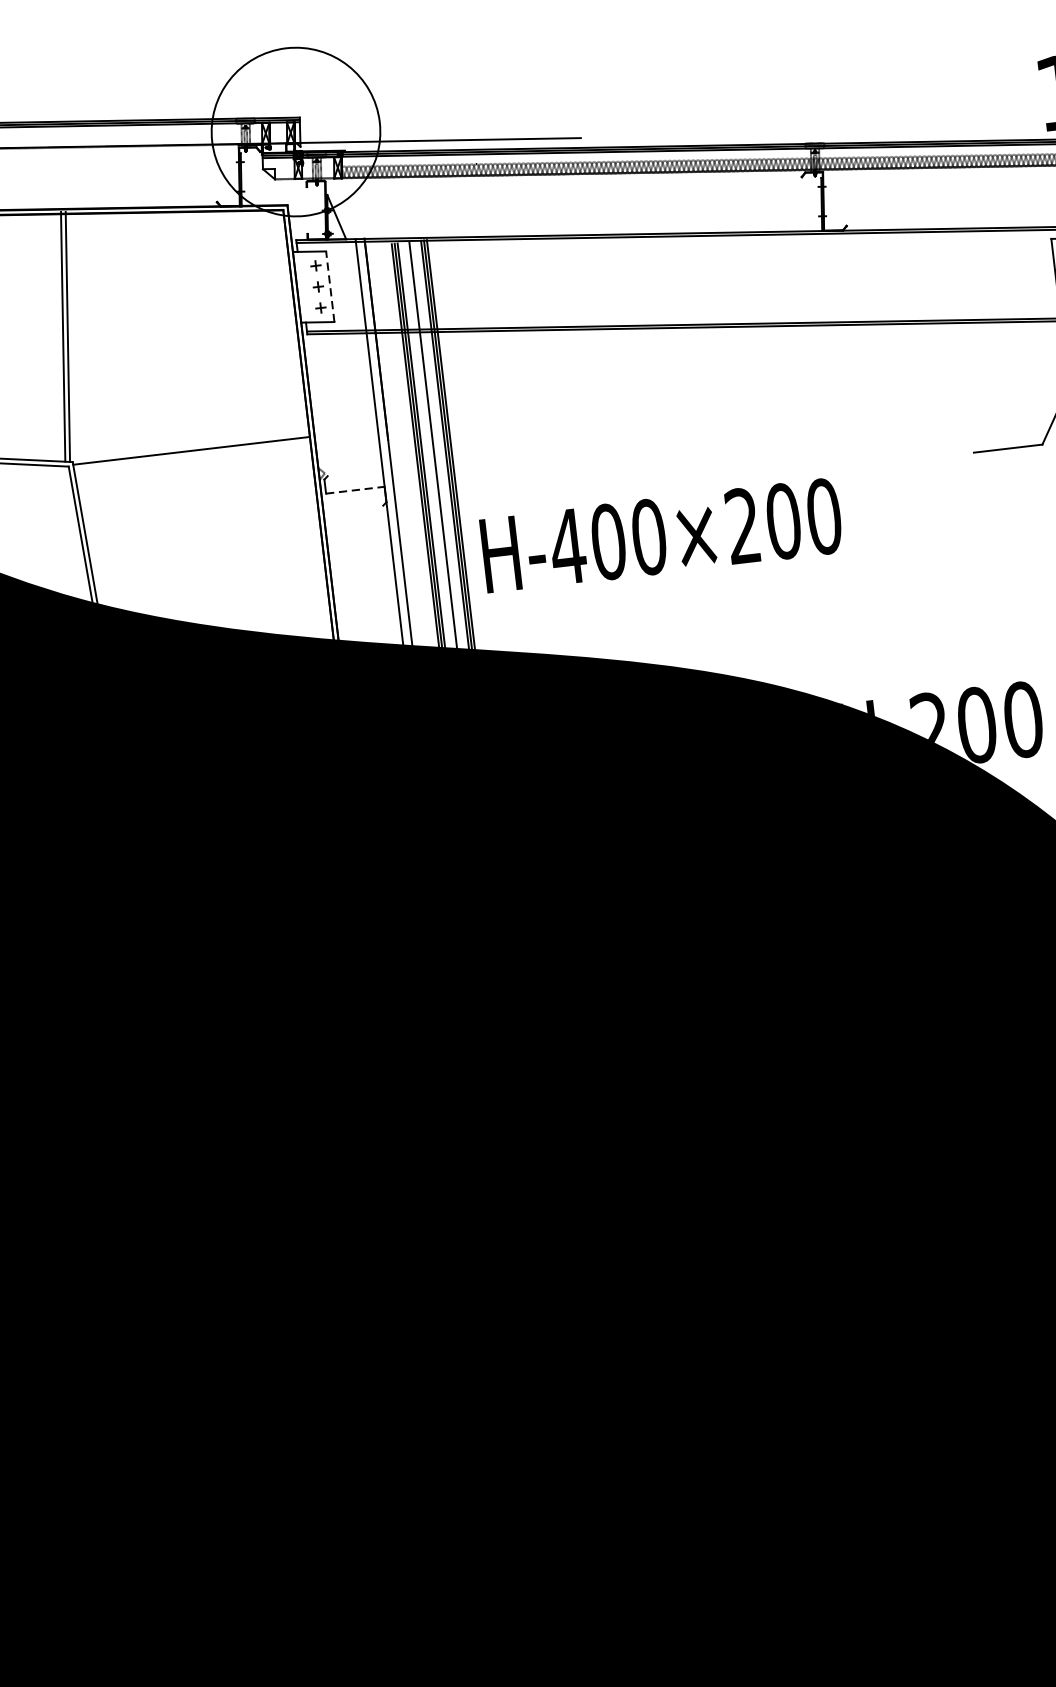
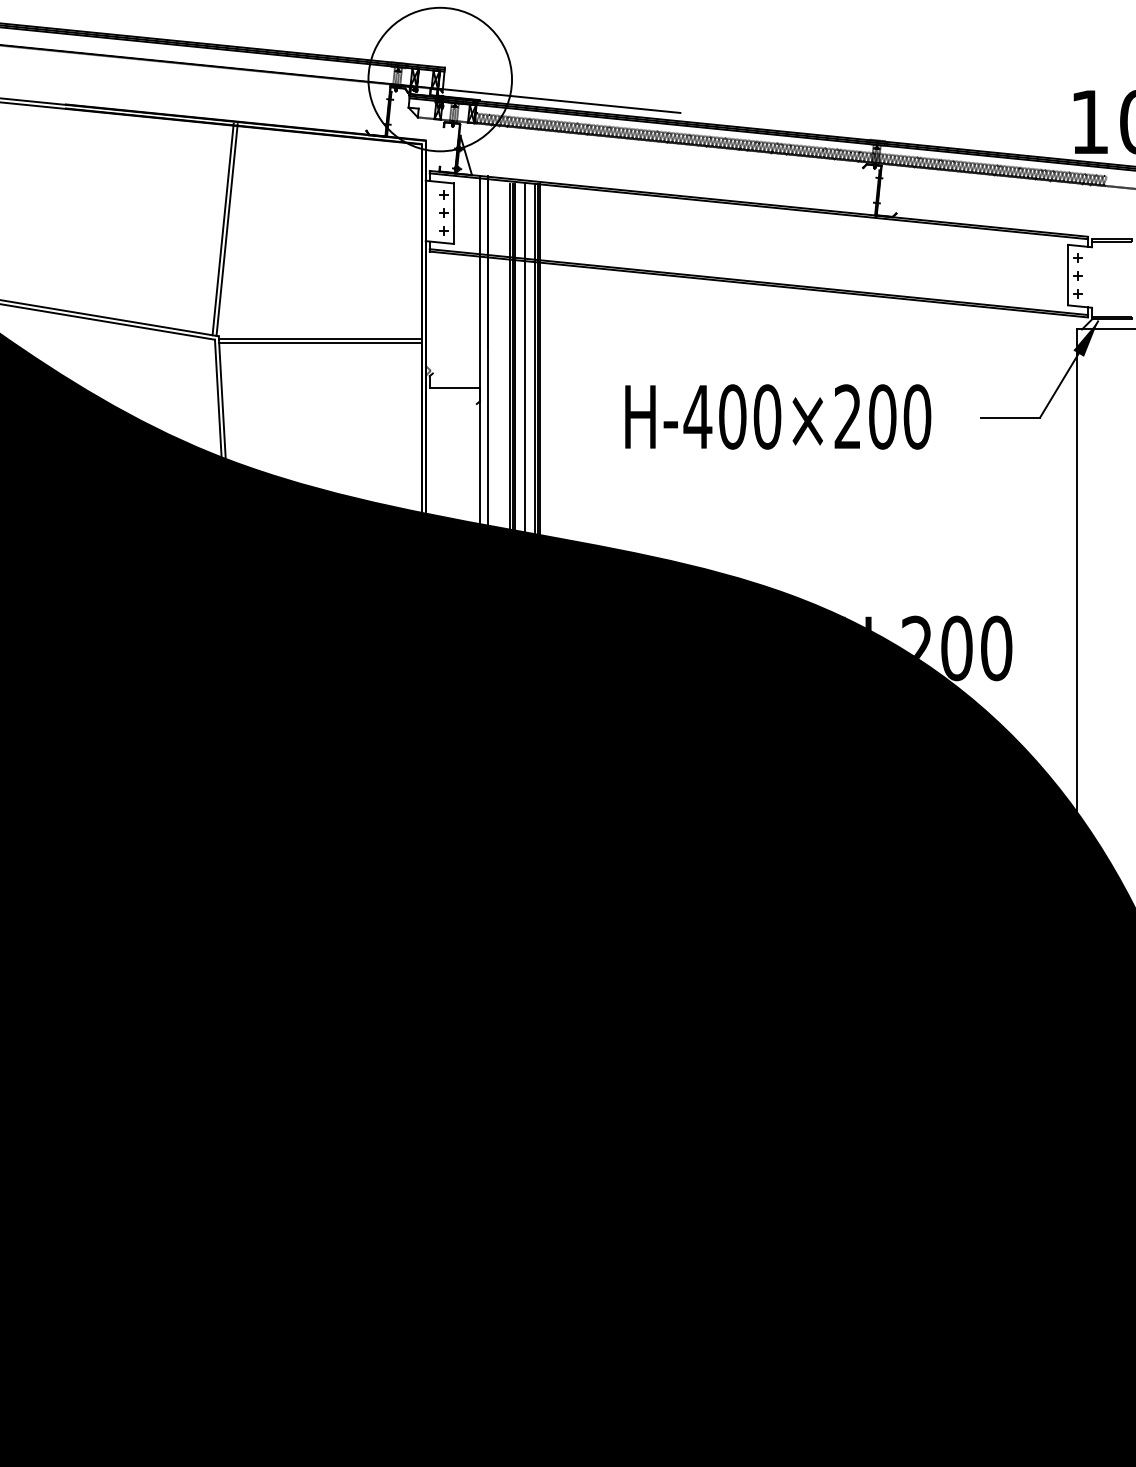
line: (329, 286) -> (453, 213), dashed -> solid
line: (192, 455) -> (320, 342), added
line: (356, 490) -> (455, 388), dashed -> solid
text: (661, 535) -> (778, 416), moved

